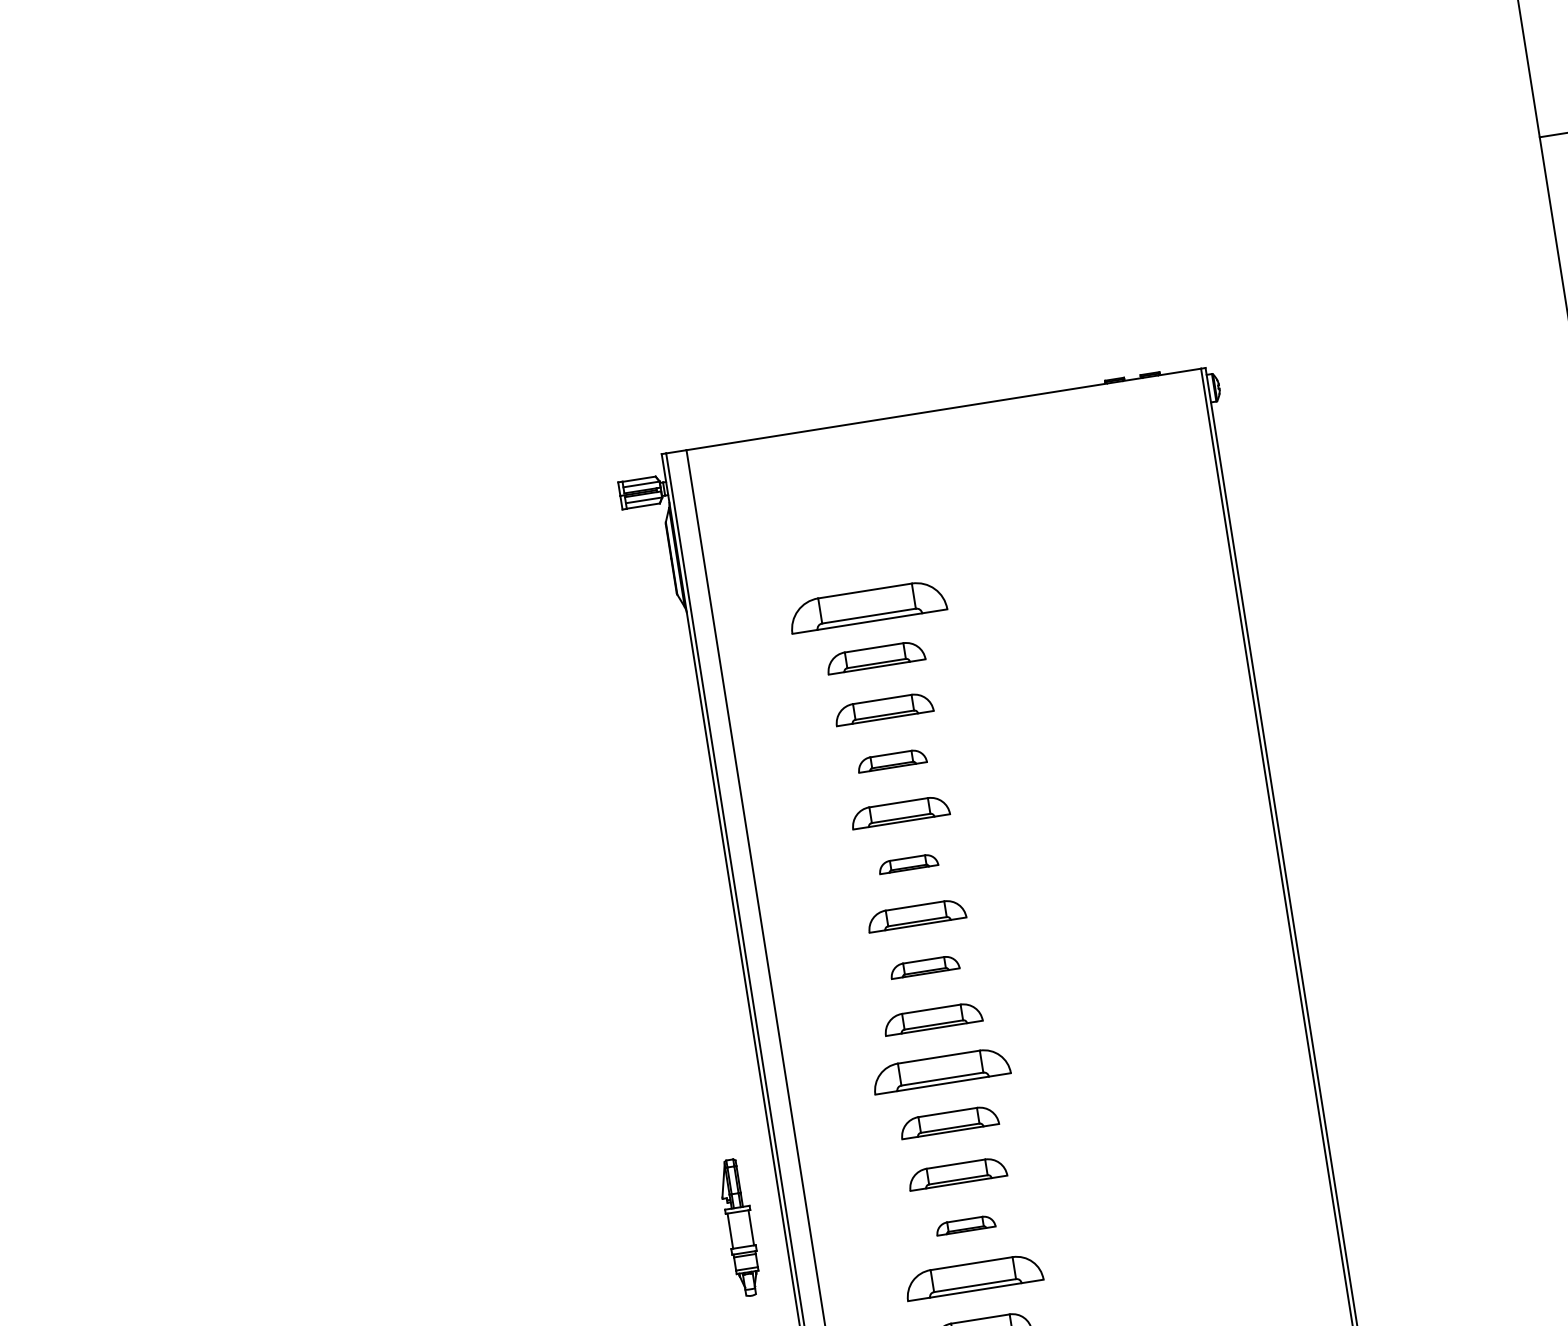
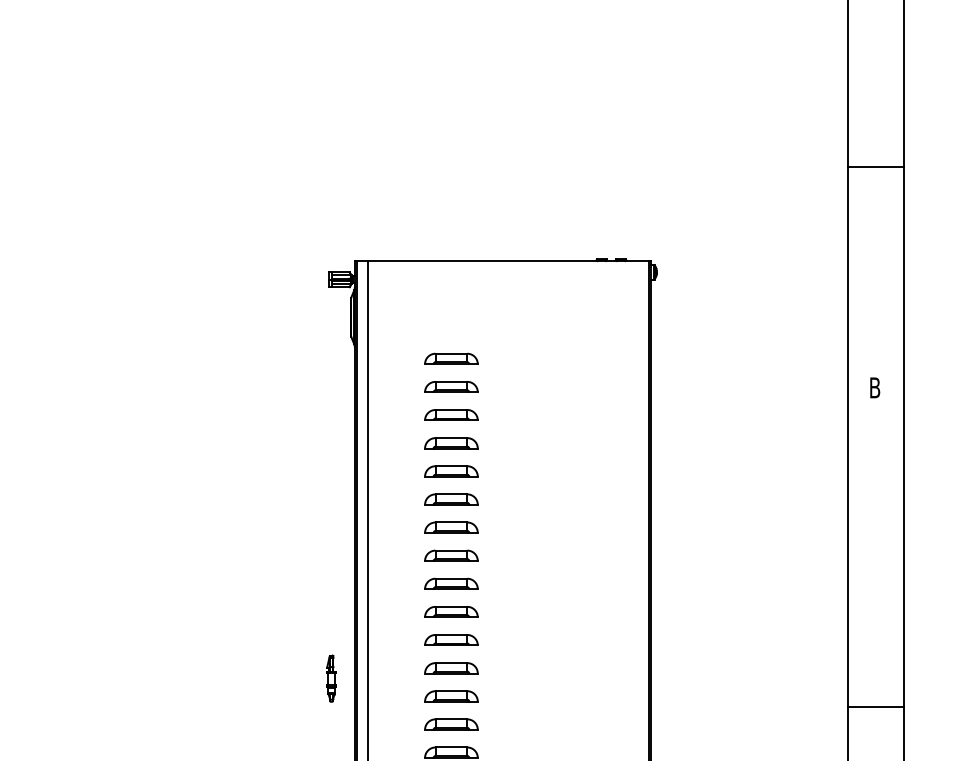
part: (867, 604) -> (451, 358), size x0.62
part: (892, 760) -> (451, 443), size x1.43
part: (908, 863) -> (451, 499), size x1.67
part: (924, 966) -> (451, 555), size x1.43
part: (941, 1069) -> (451, 611), size x0.71
part: (965, 1225) -> (451, 696), size x1.67
part: (740, 1227) -> (331, 678), size x0.62
part: (973, 1276) -> (451, 724), size x0.71

